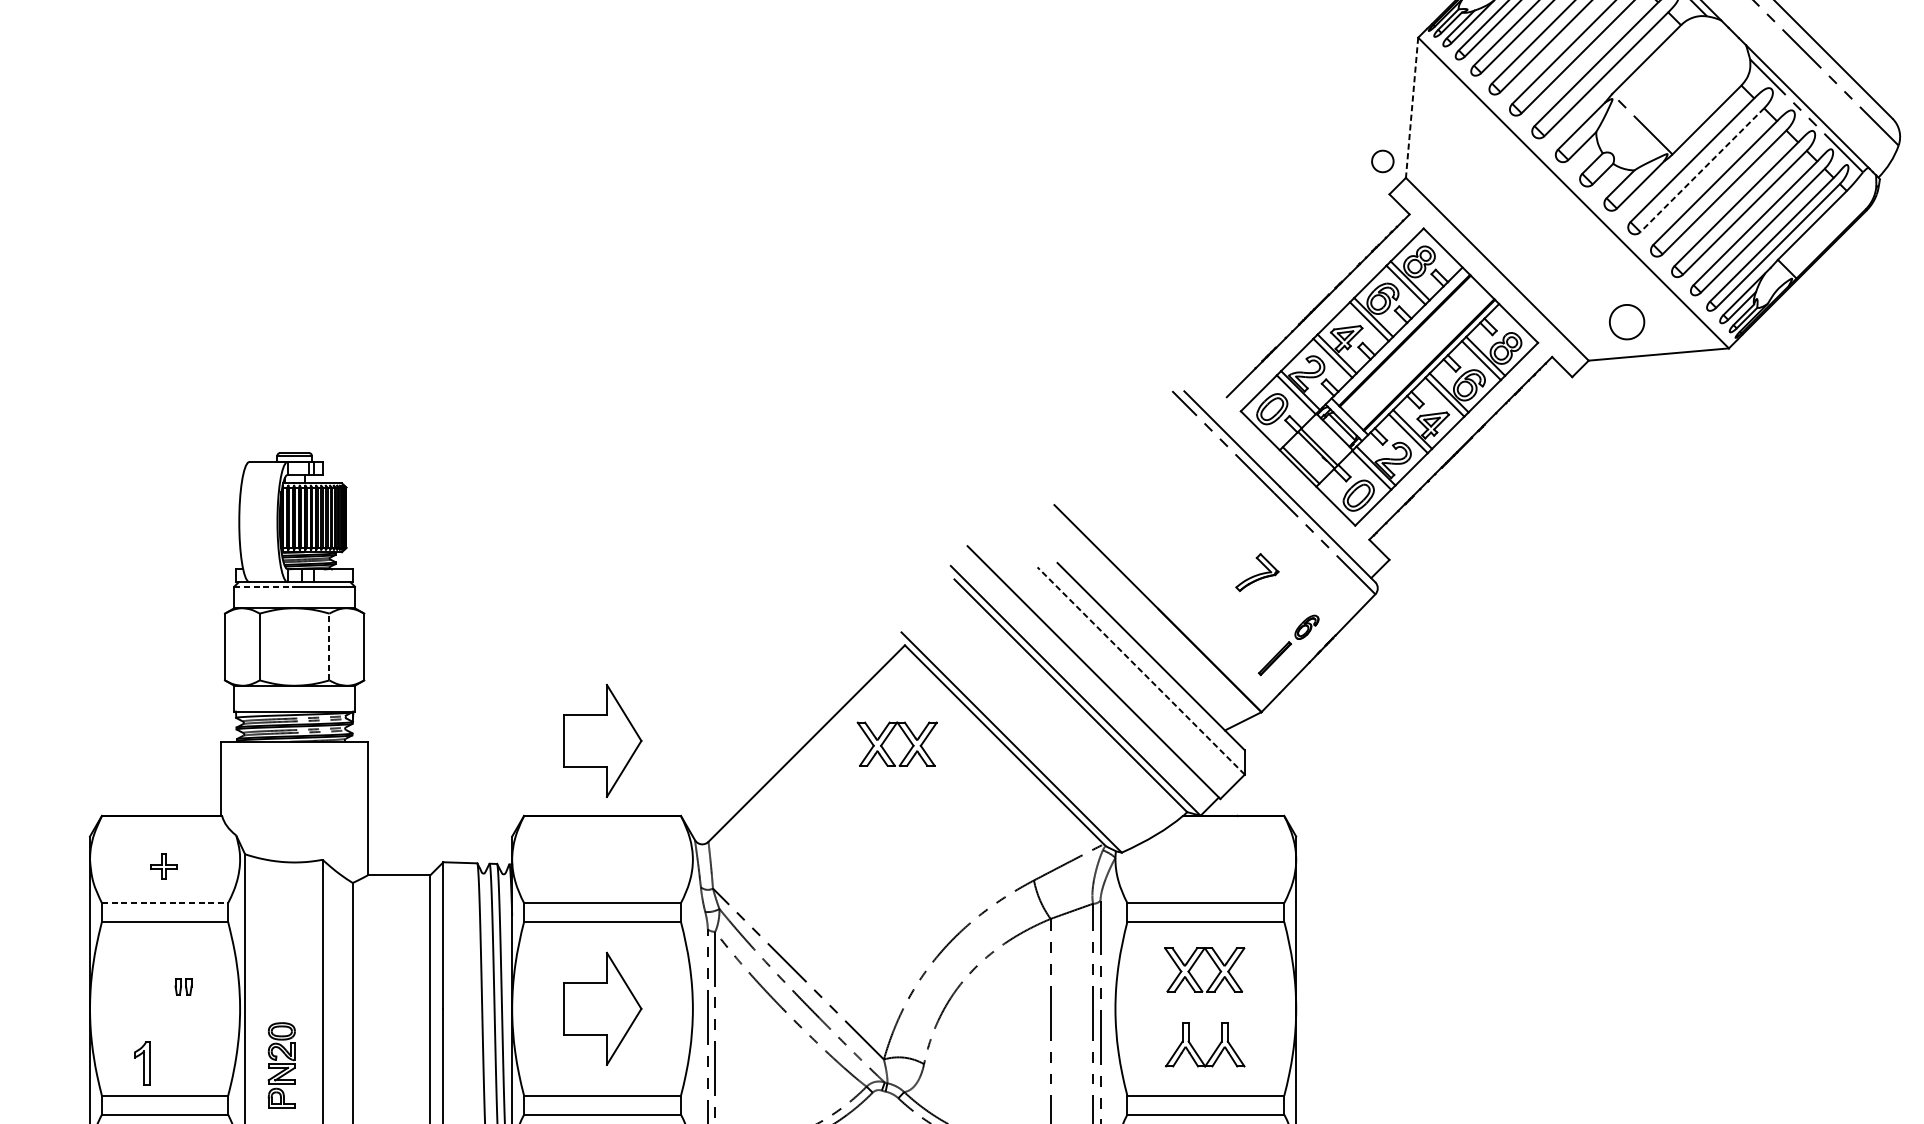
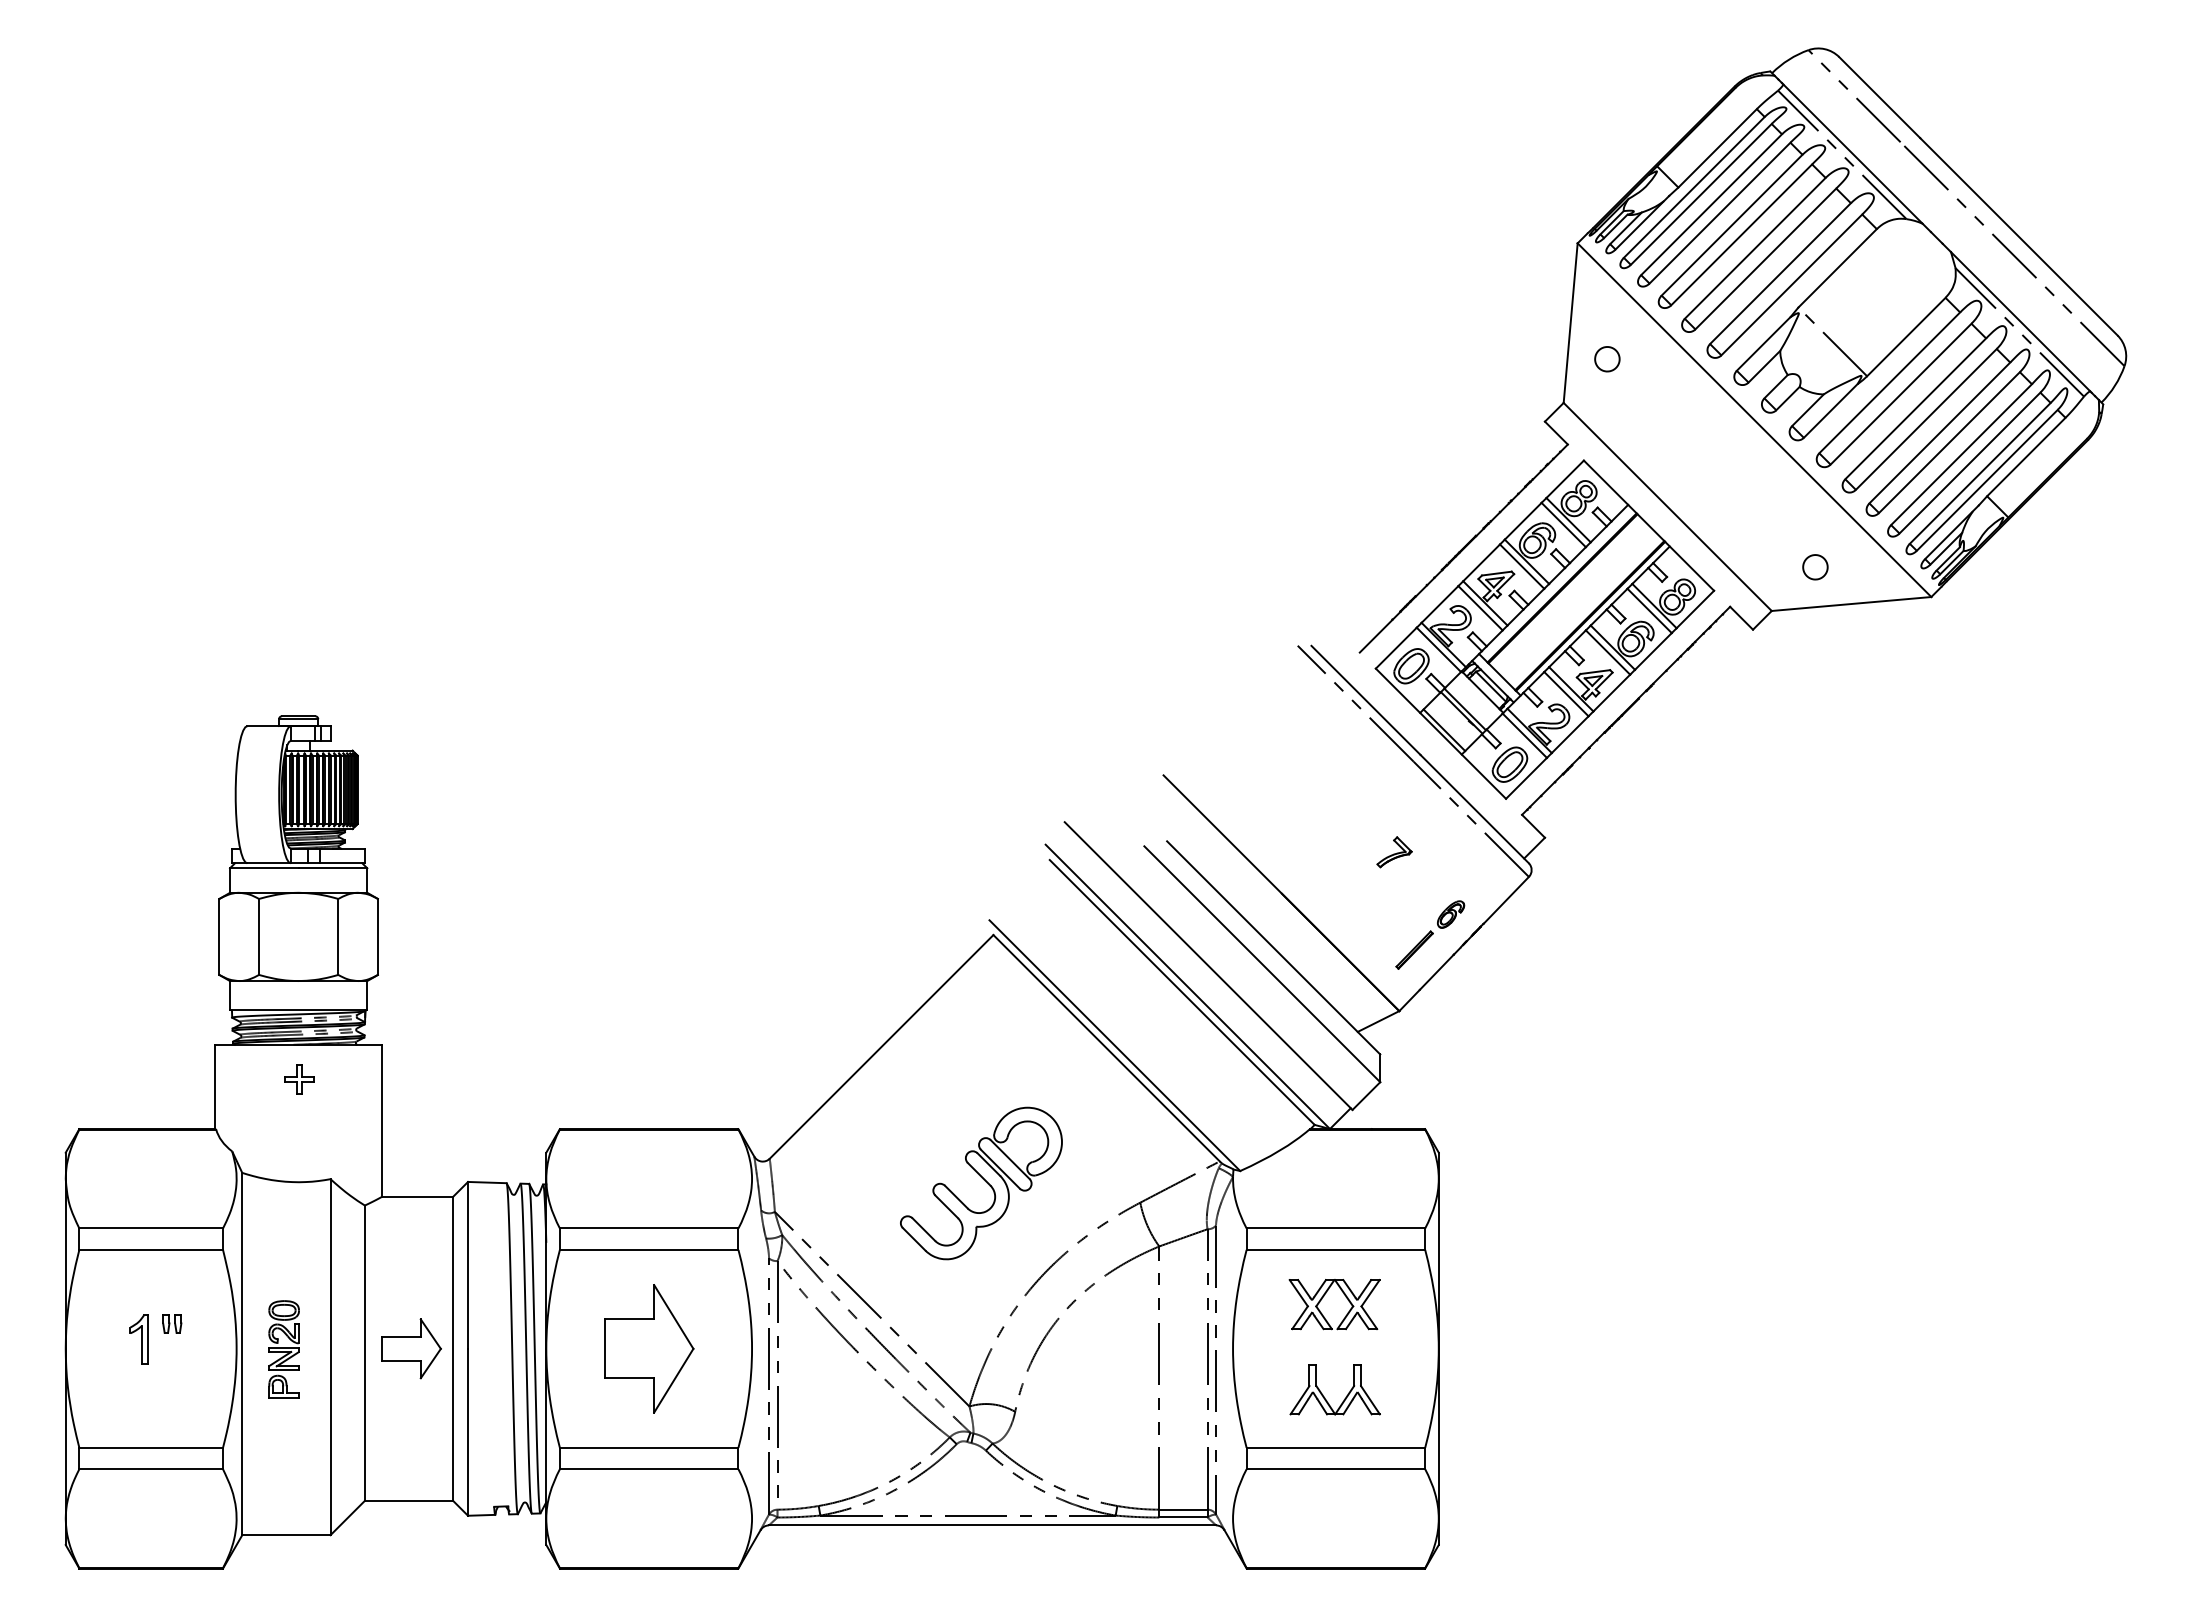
line: (1411, 108) -> (1570, 323), dashed -> solid
part: (1382, 161) -> (1607, 359), moved
line: (1702, 170) -> (1901, 394), dashed -> solid
part: (1627, 322) -> (1815, 567), size x0.62
part: (1257, 572) -> (1394, 852), size x0.71
line: (264, 586) -> (264, 868), dashed -> solid
line: (329, 646) -> (338, 936), dashed -> solid
line: (1141, 671) -> (1262, 964), dashed -> solid
part: (888, 737) -> (974, 1039), removed
part: (602, 740) -> (649, 1043), removed
part: (894, 863) -> (981, 1183), added
part: (164, 867) -> (299, 1079), moved
line: (165, 903) -> (151, 1228), dashed -> solid
part: (393, 1008) -> (411, 1348), added
part: (141, 1063) -> (138, 1339), moved
part: (281, 1065) -> (283, 1349), moved

